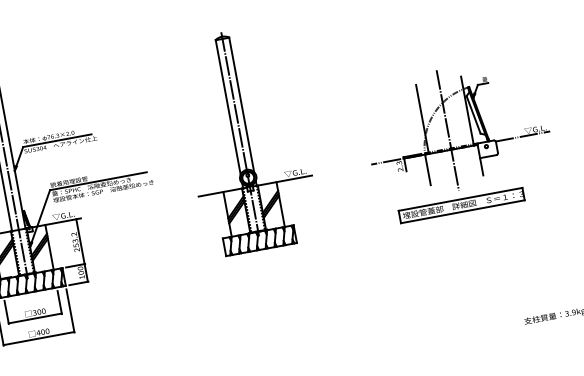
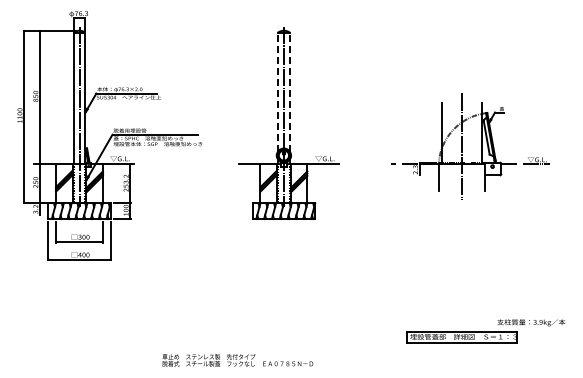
line: (241, 105) -> (289, 92), solid -> dashed
line: (227, 107) -> (277, 92), solid -> dashed
part: (461, 206) -> (461, 337), moved

